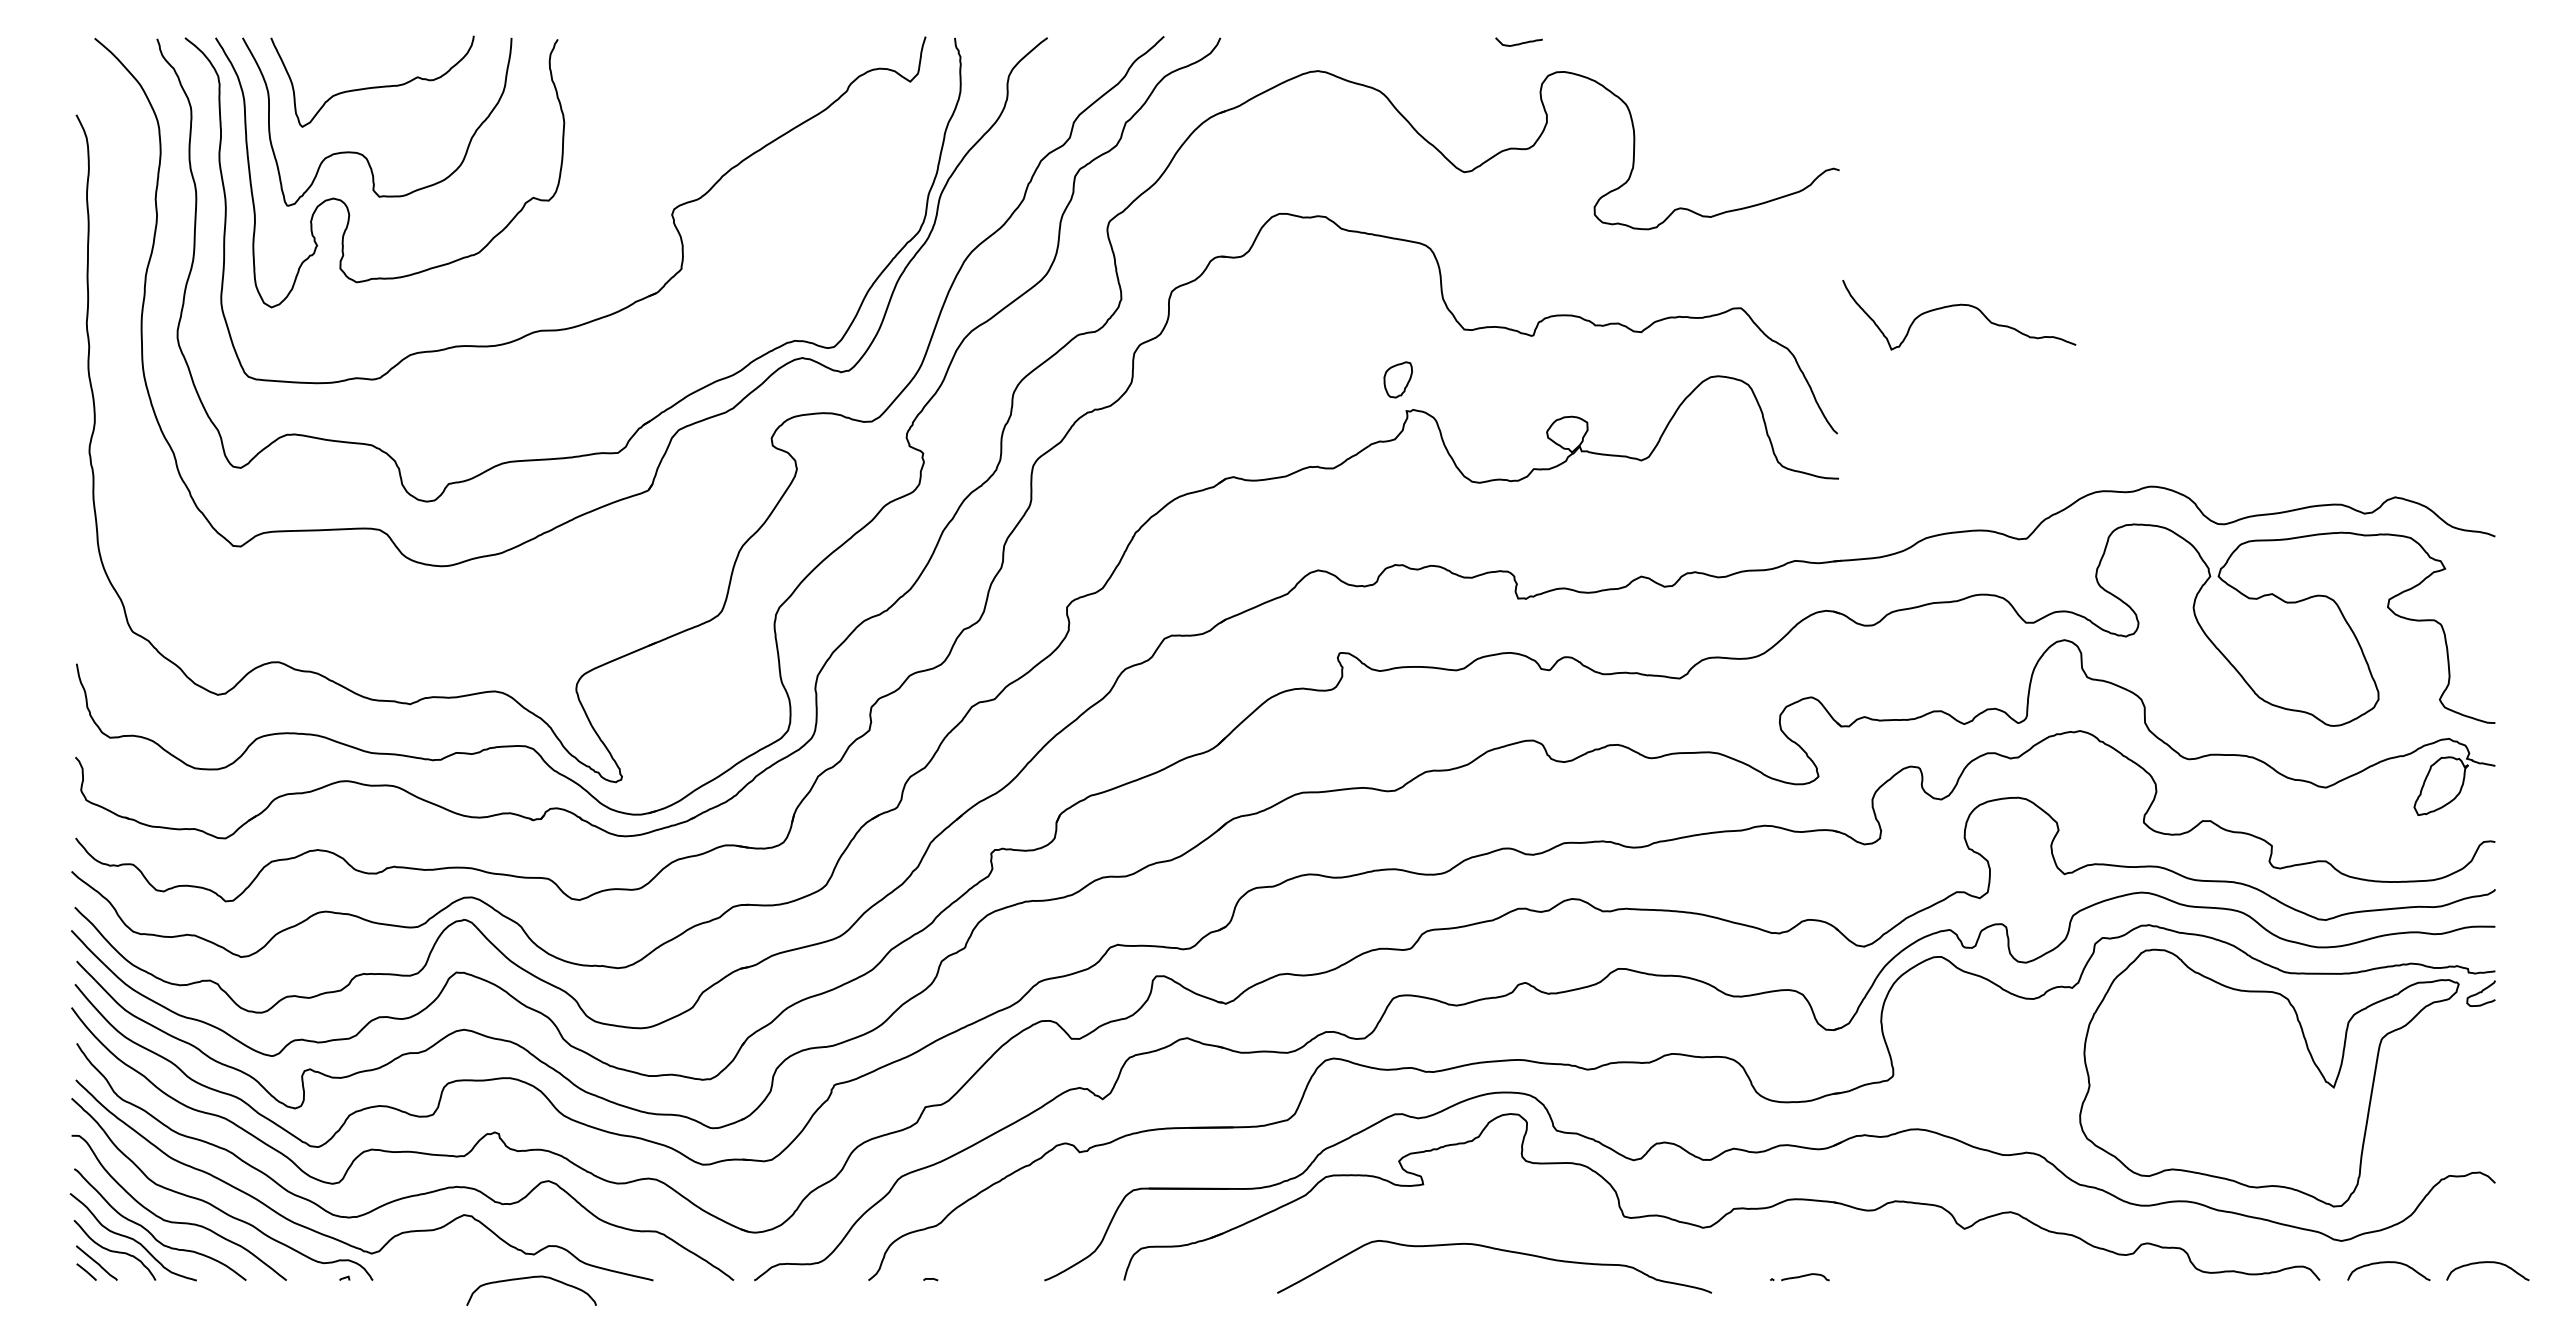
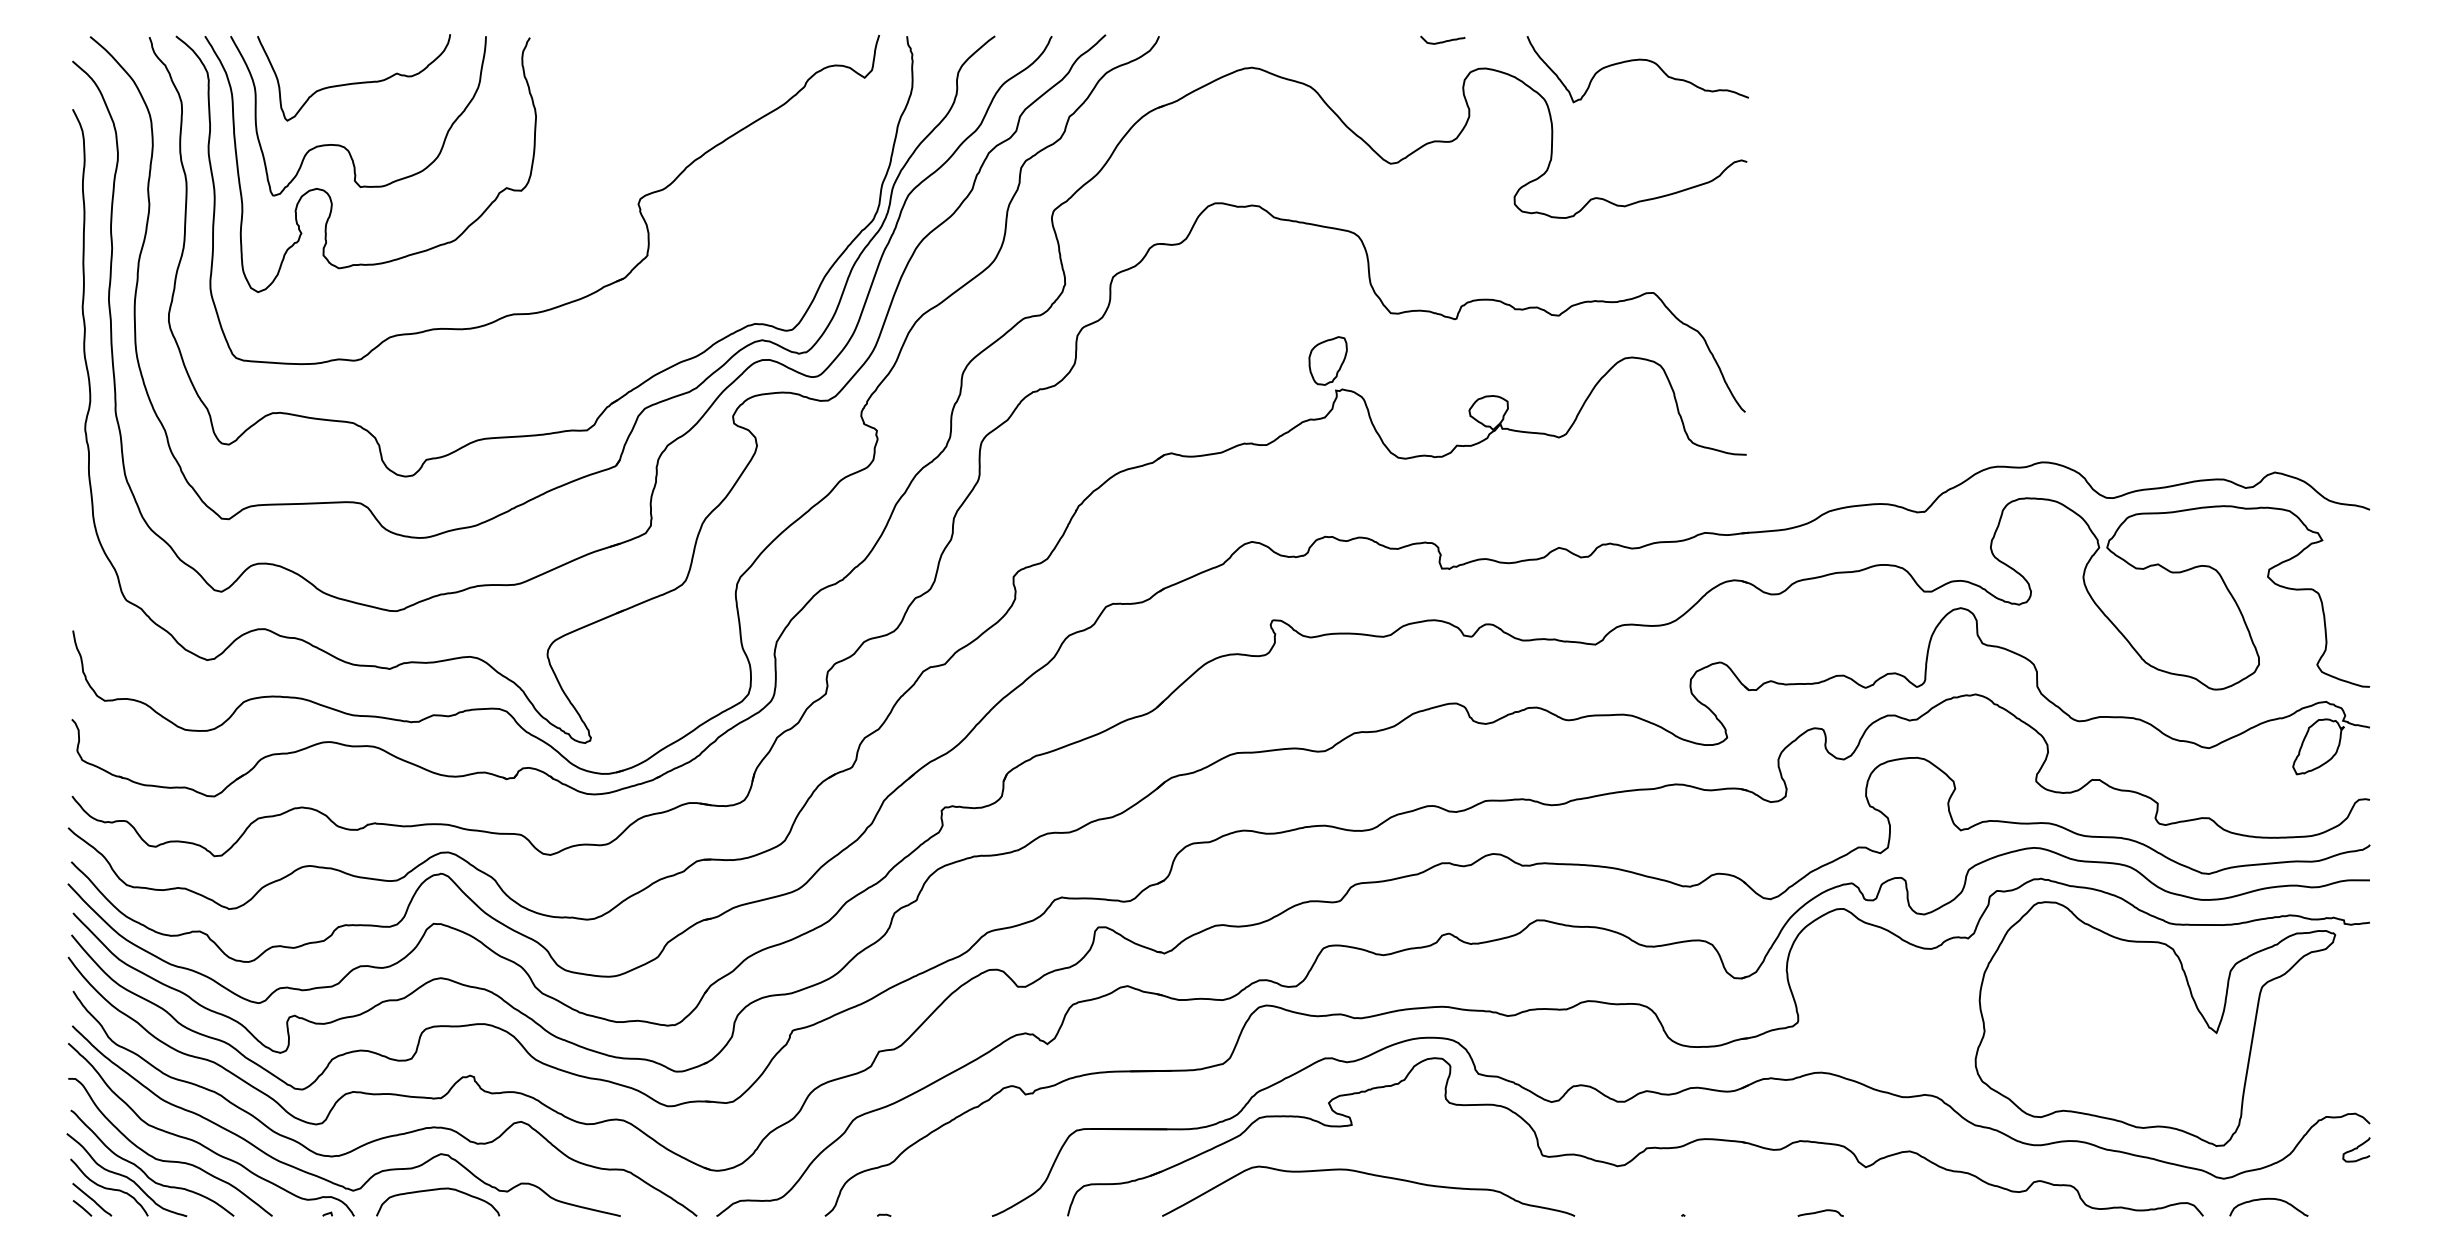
curve: (1954, 306) -> (1633, 61), moved
part: (1397, 379) -> (1327, 360), size x1.43
part: (703, 466) -> (668, 443), added
curve: (2481, 993) -> (2356, 1149), moved
curve: (1495, 1250) -> (1369, 1175), moved
curve: (2487, 1262) -> (2362, 1199), removed
curve: (1805, 1276) -> (1820, 1212), moved
curve: (530, 1278) -> (437, 1190), moved

